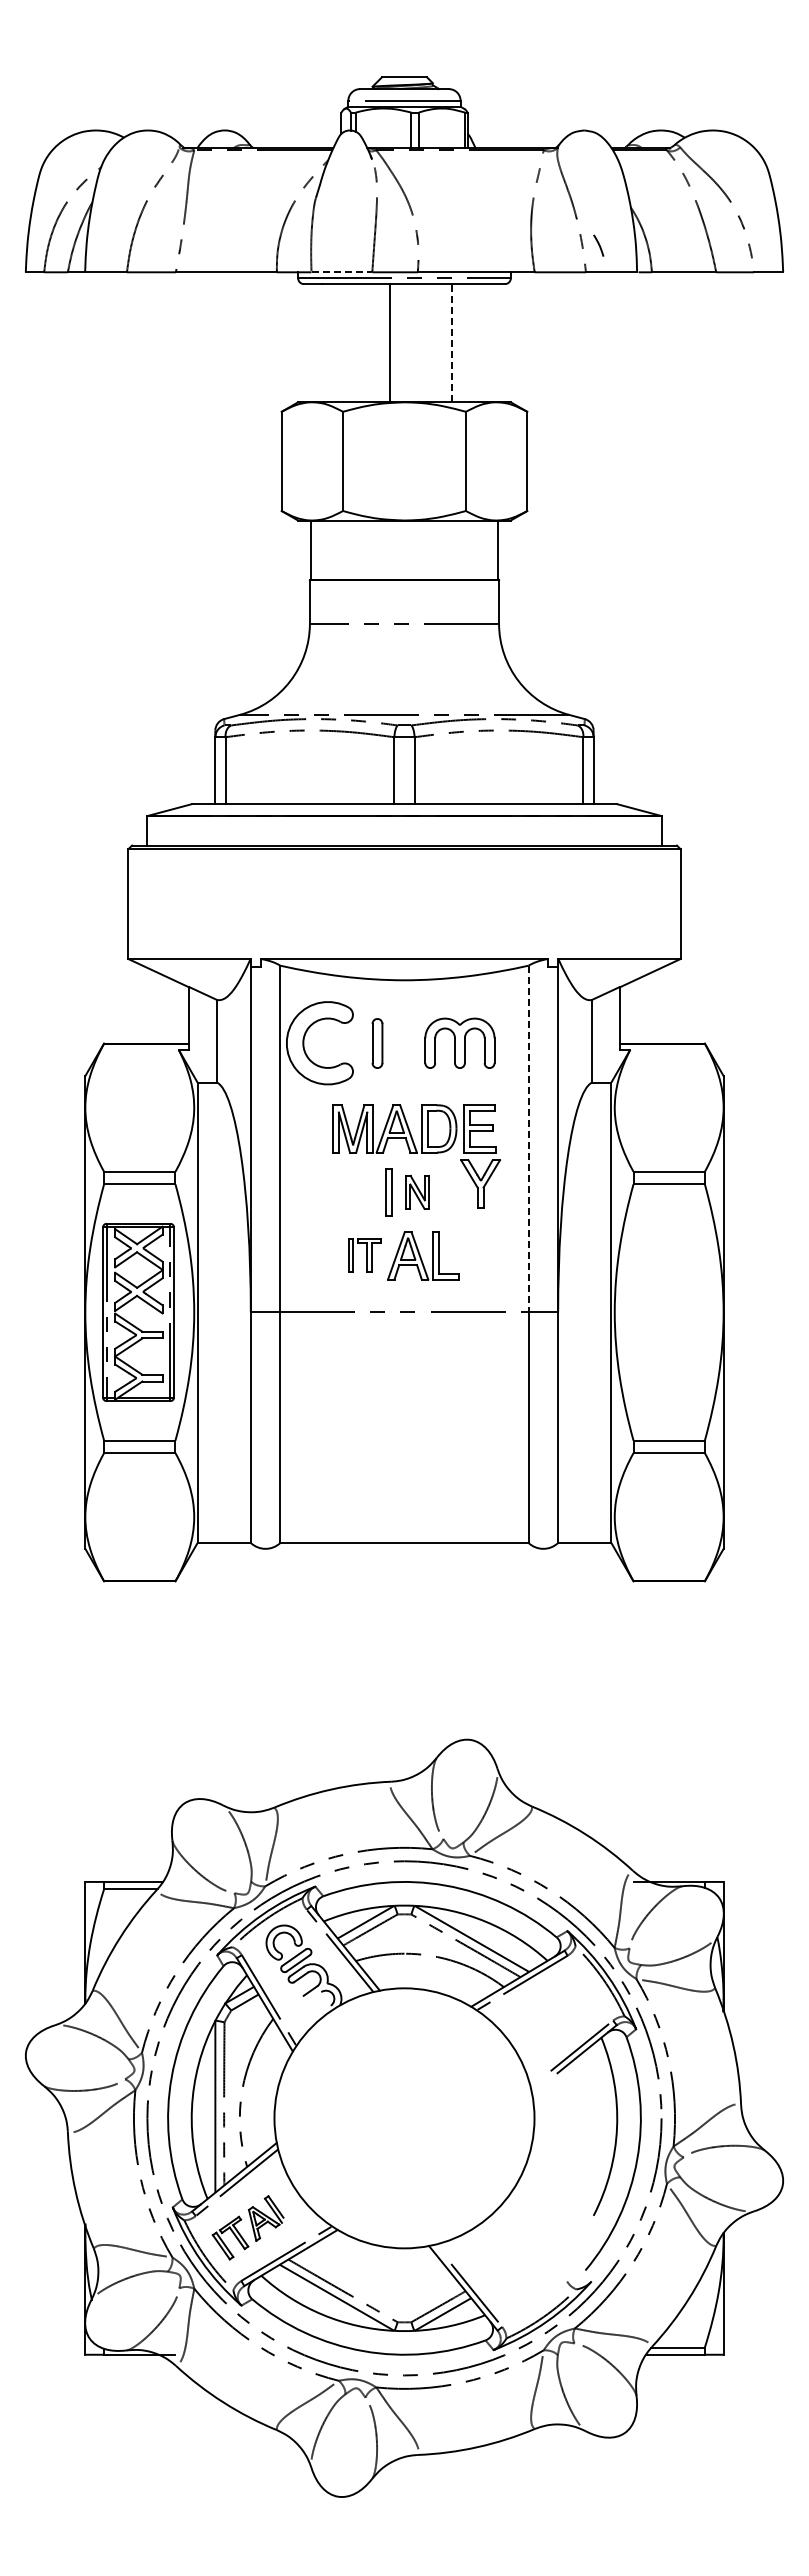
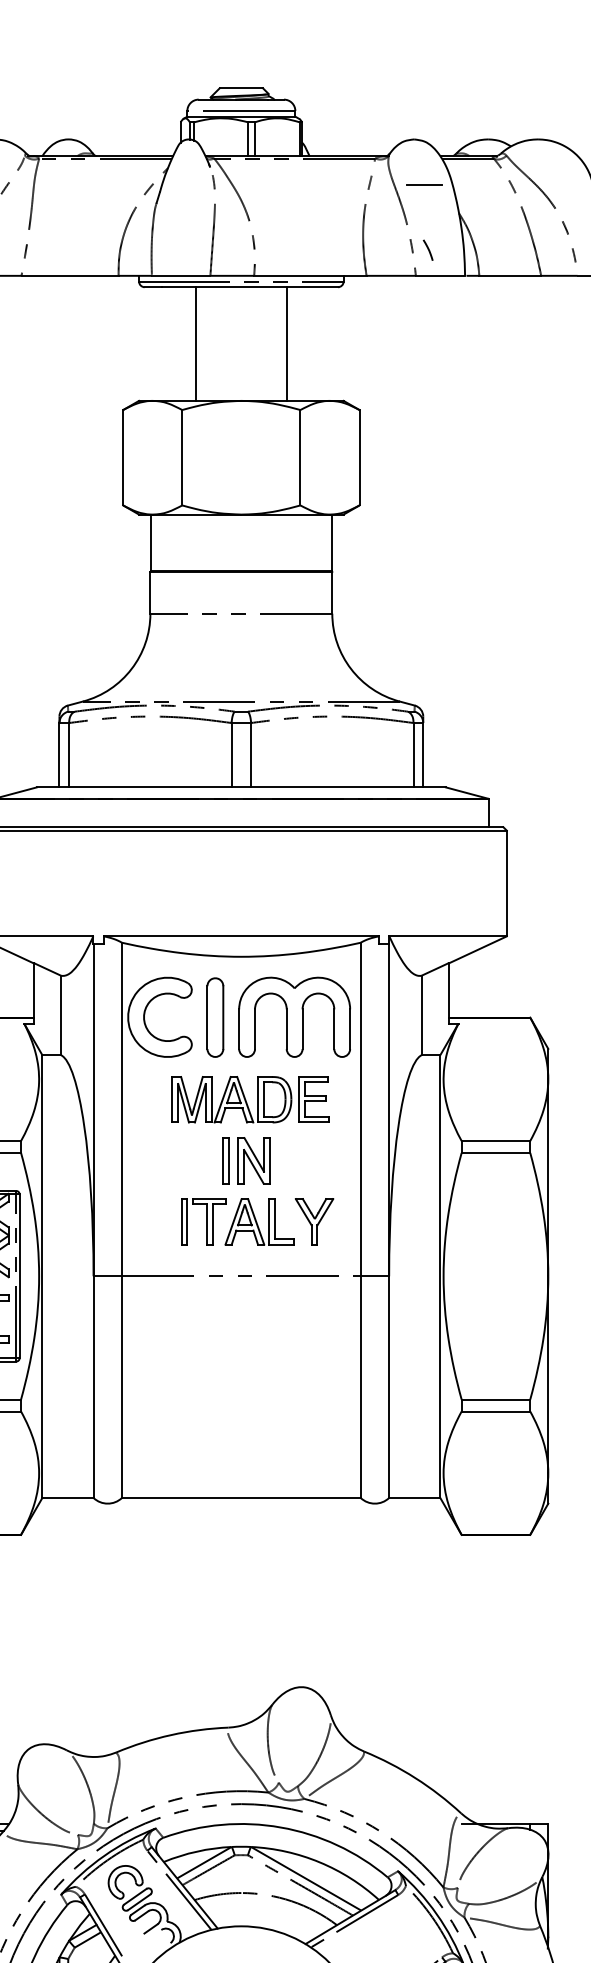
line: (594, 177) -> (424, 184), added
line: (342, 272) -> (181, 276), dashed -> solid
line: (451, 342) -> (286, 343), dashed -> solid
line: (390, 343) -> (196, 344), moved
part: (377, 1043) -> (215, 1017), size x1.67
part: (459, 1043) -> (294, 1017), size x1.67
line: (528, 1139) -> (360, 1109), dashed -> solid
part: (480, 1183) -> (314, 1221), moved
part: (417, 1192) -> (253, 1160), size x1.43
part: (364, 1255) -> (202, 1221), size x1.43

